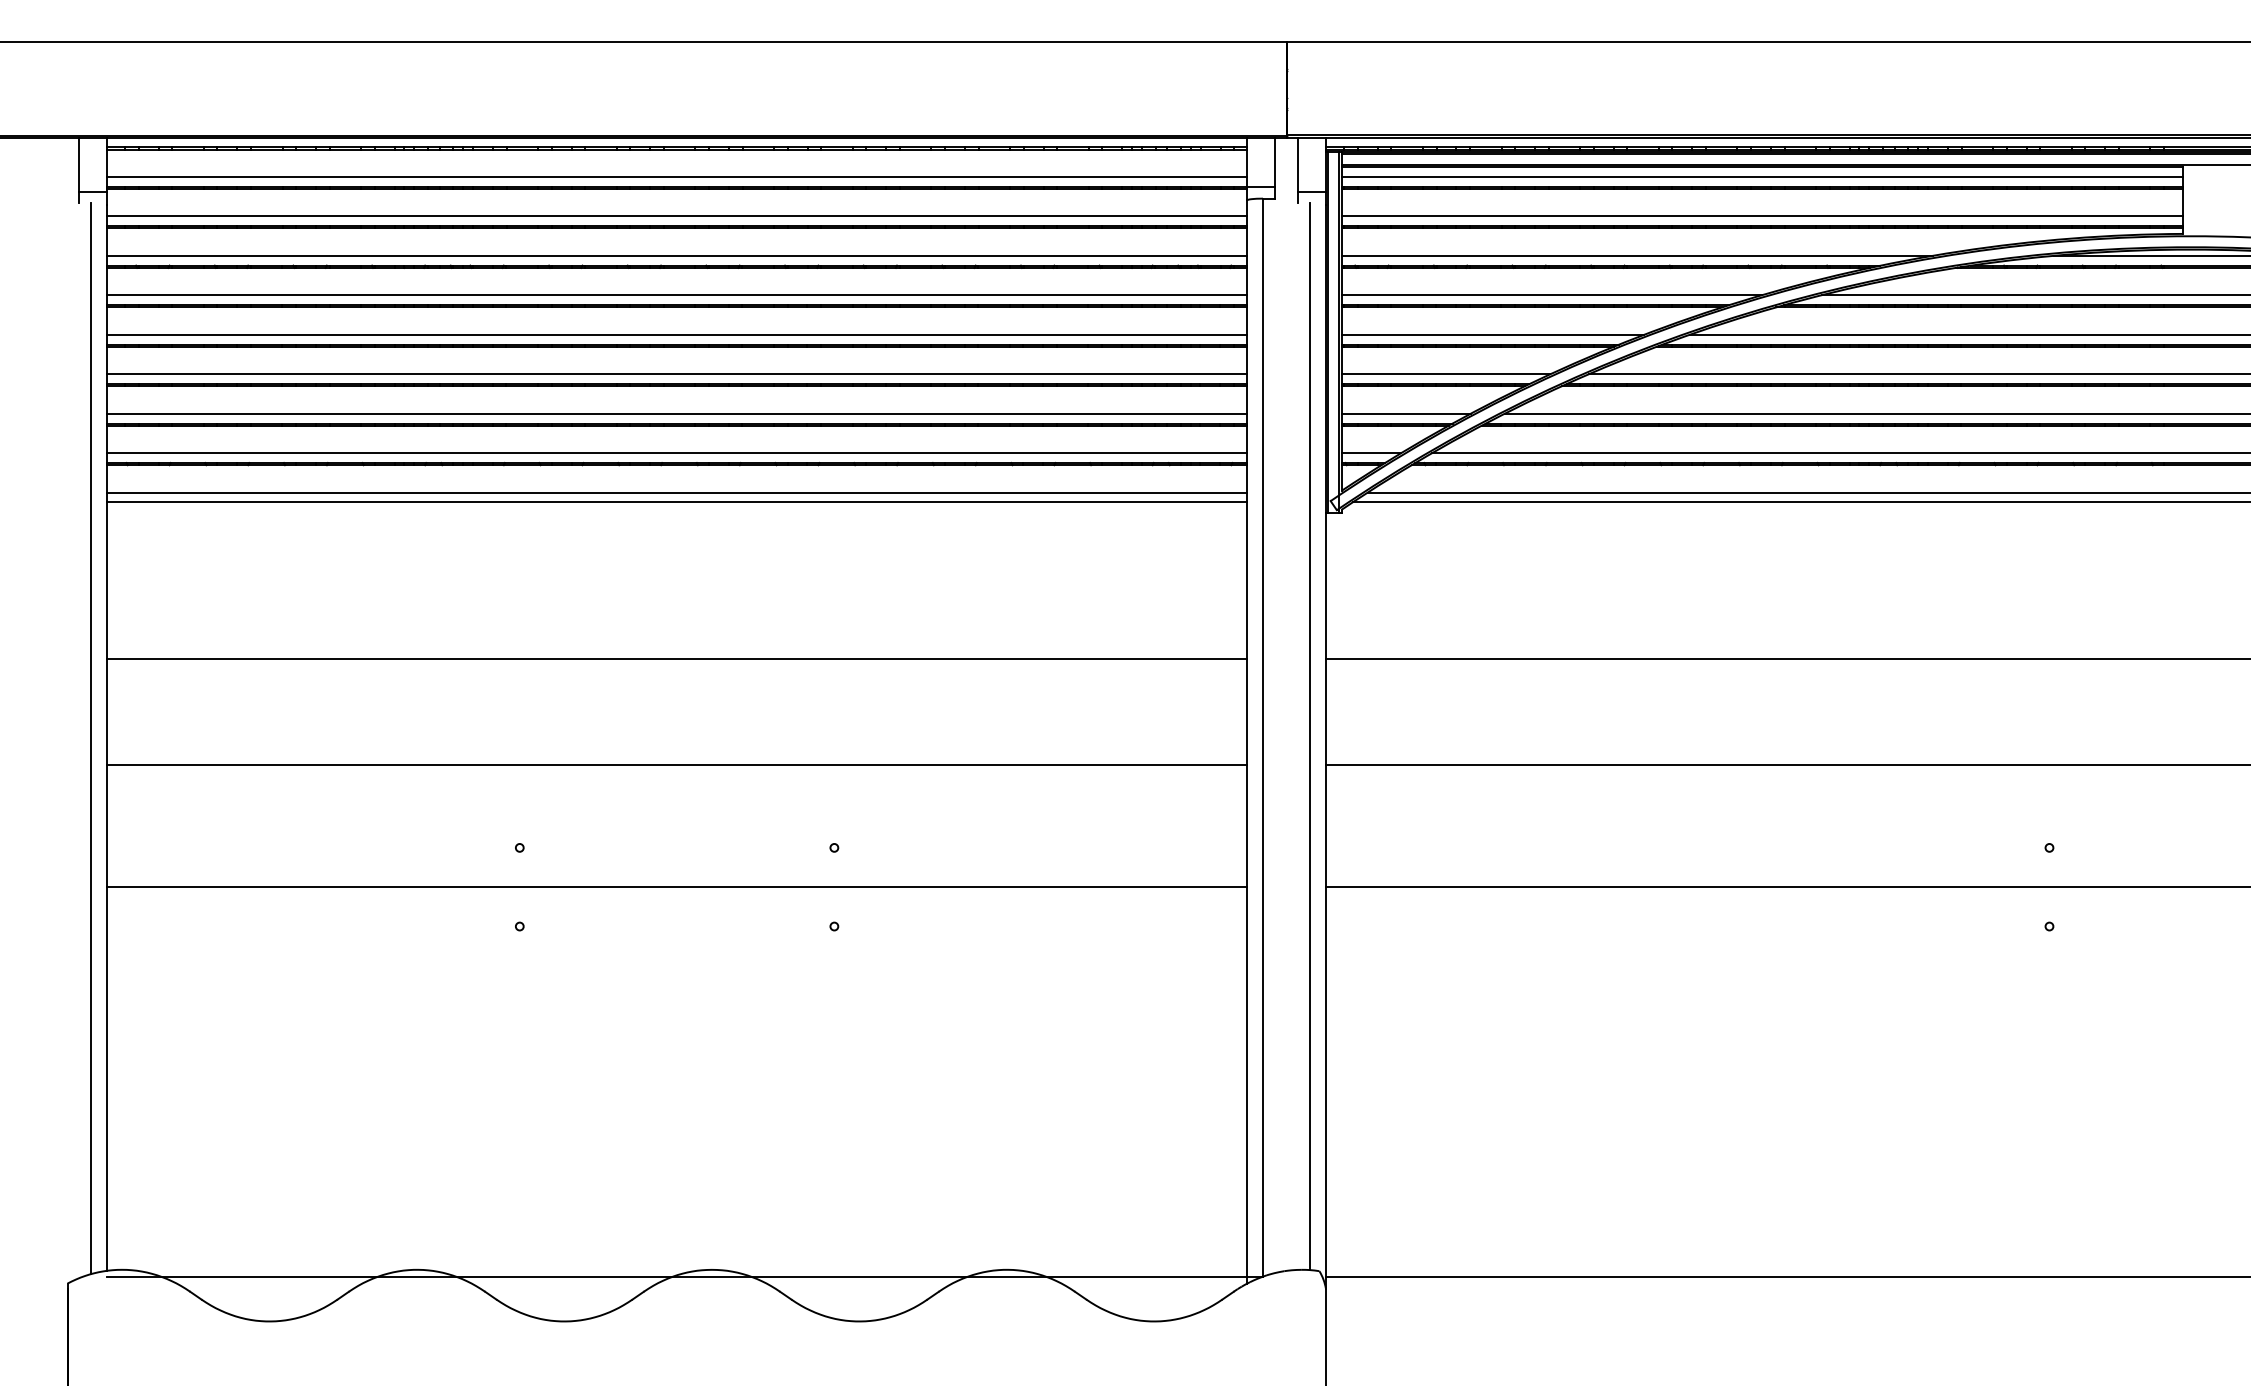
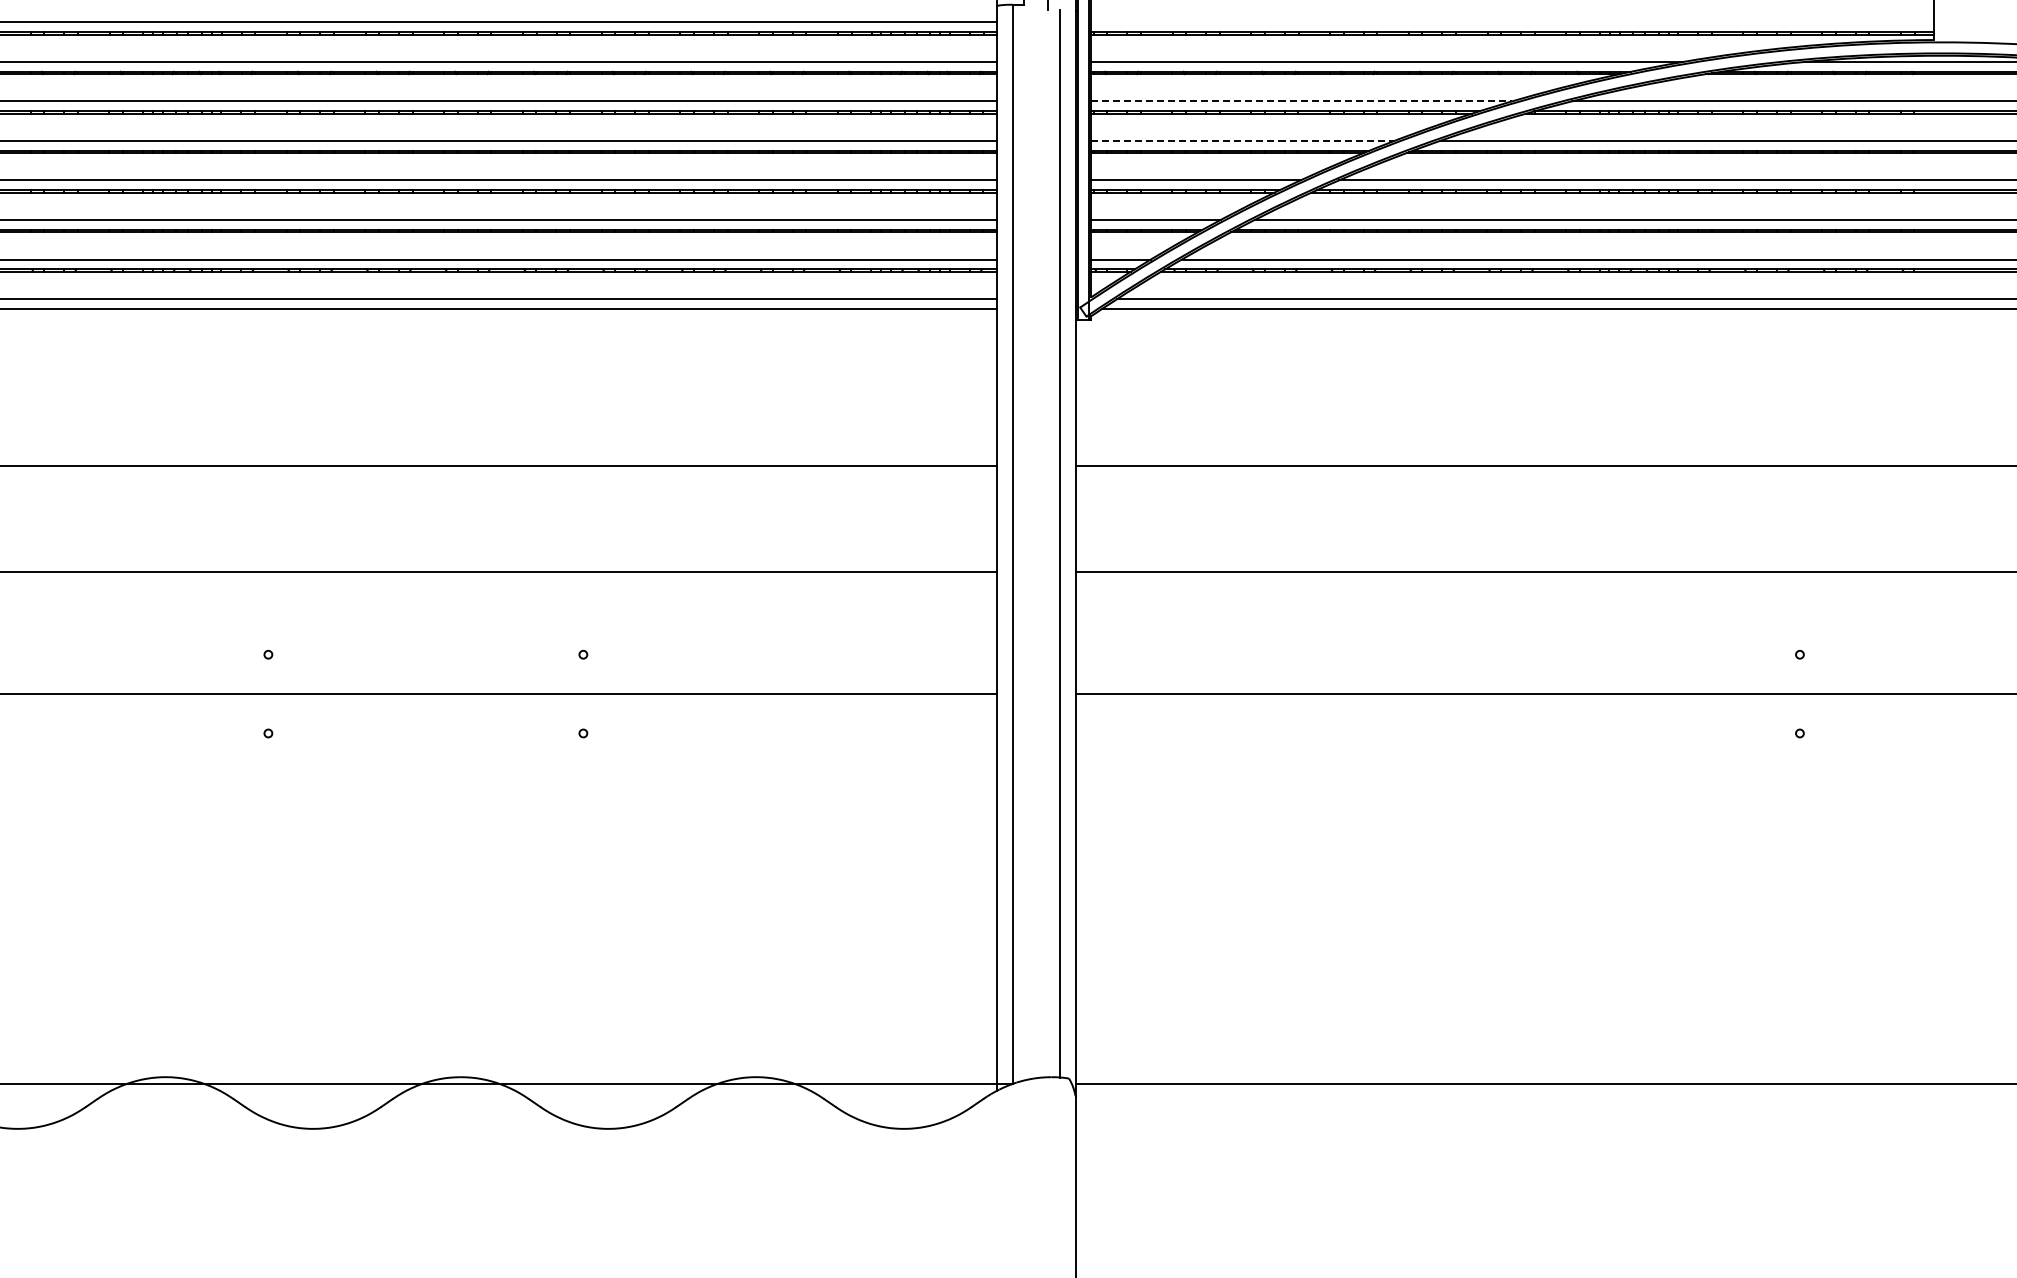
line: (1762, 216) -> (1512, 22), removed
line: (1551, 295) -> (1301, 101), solid -> dashed
line: (1493, 334) -> (1243, 140), solid -> dashed

